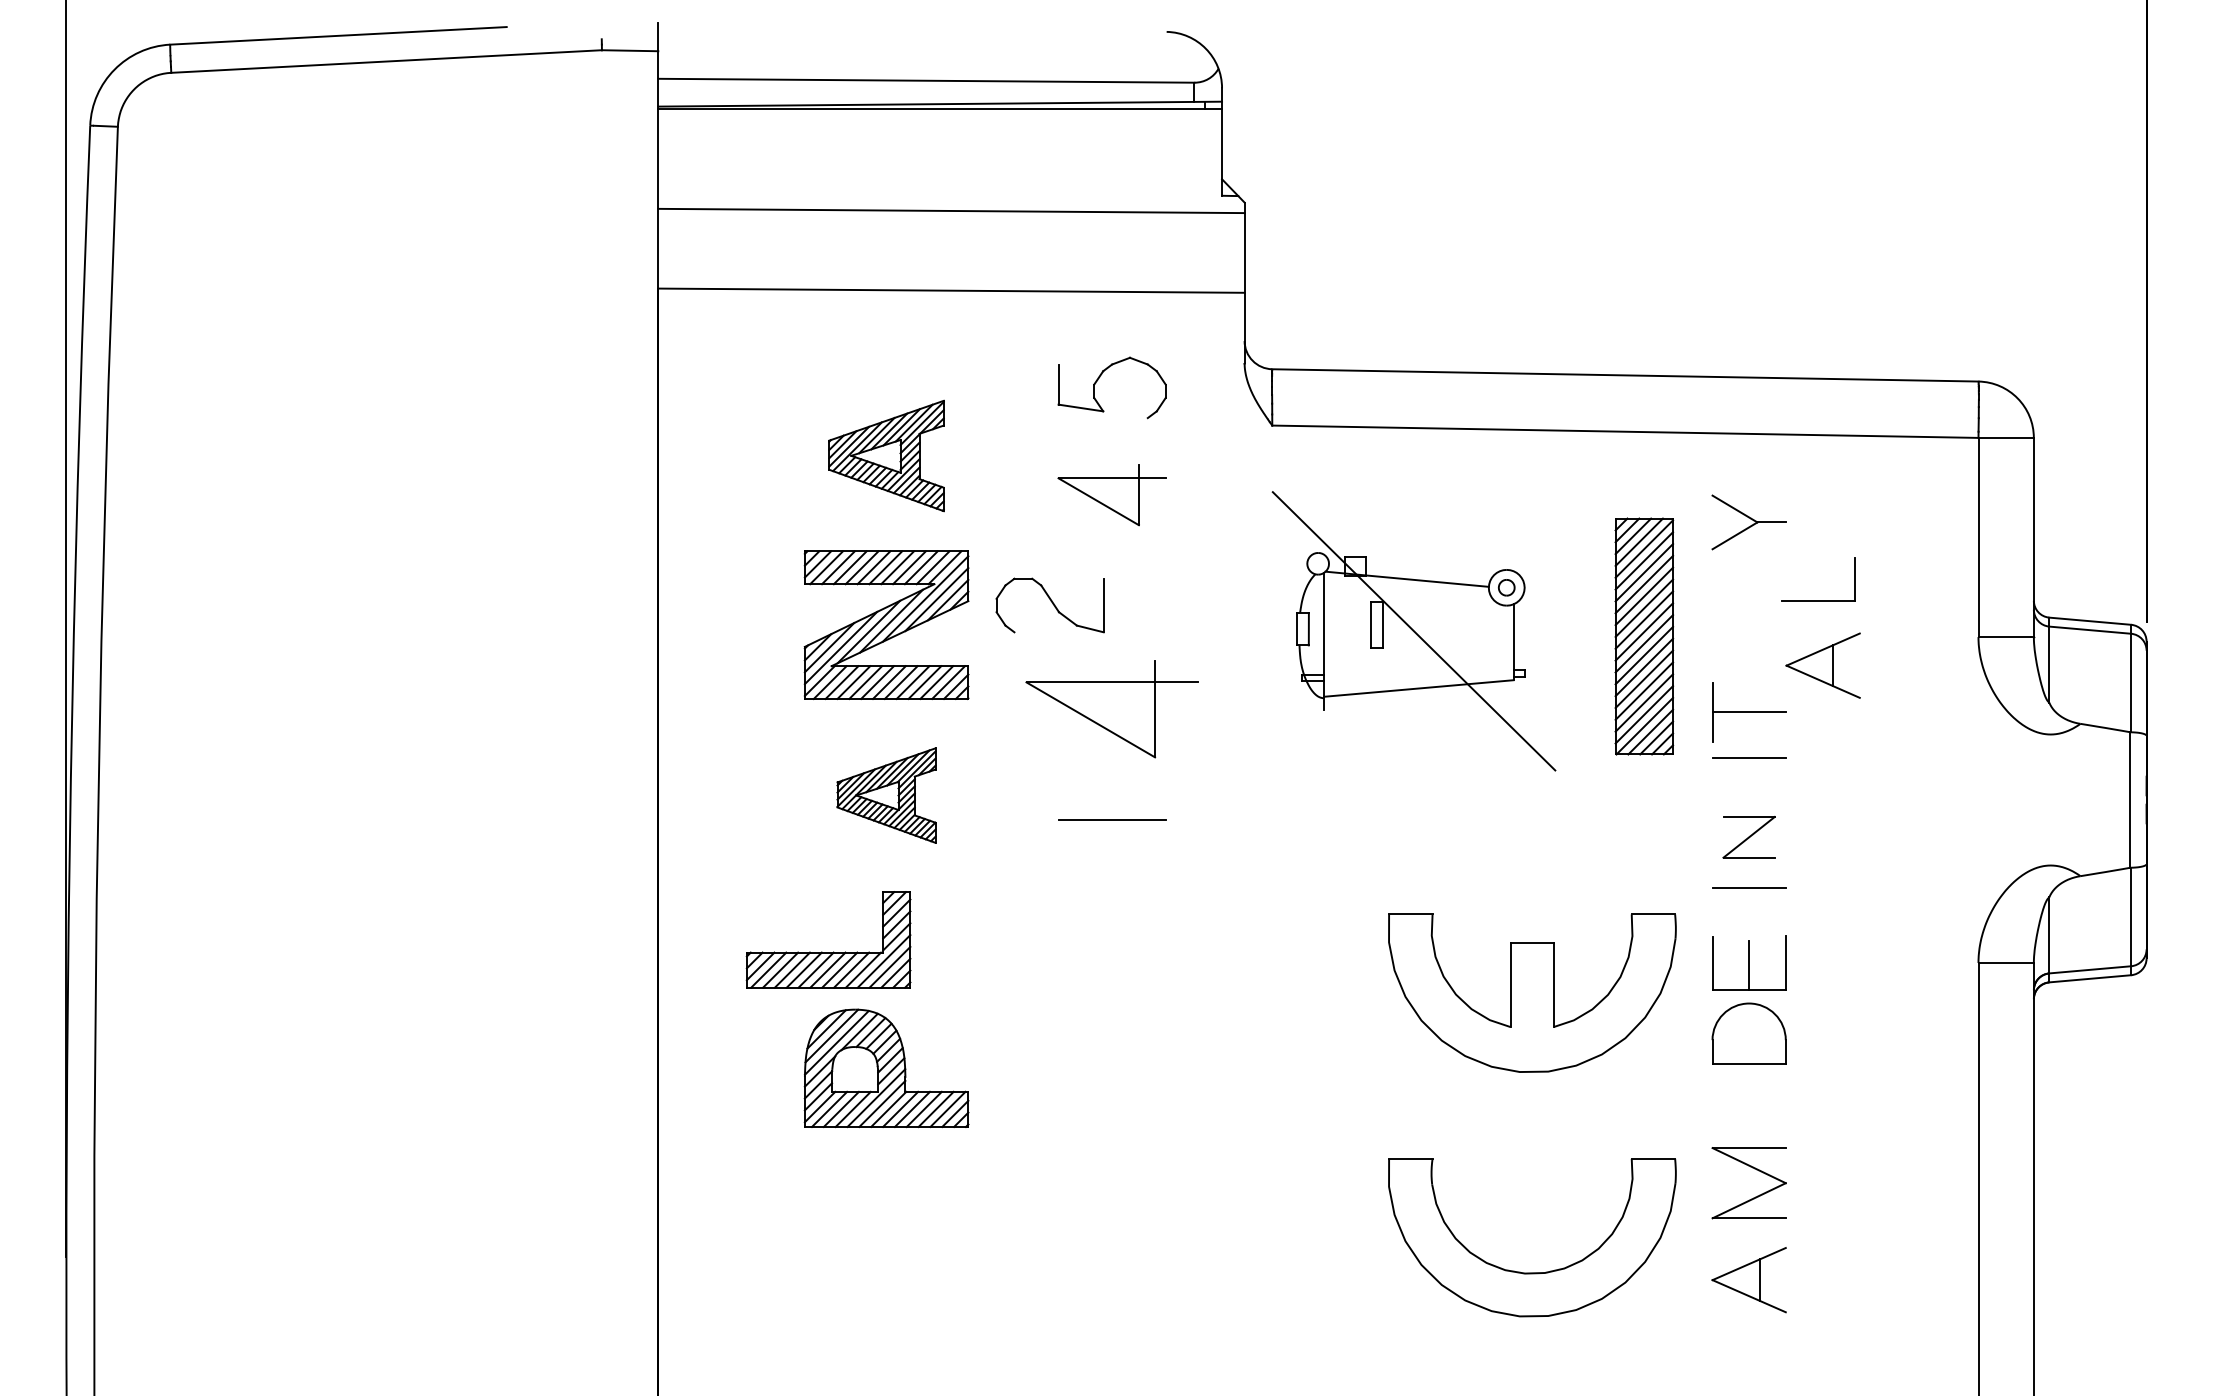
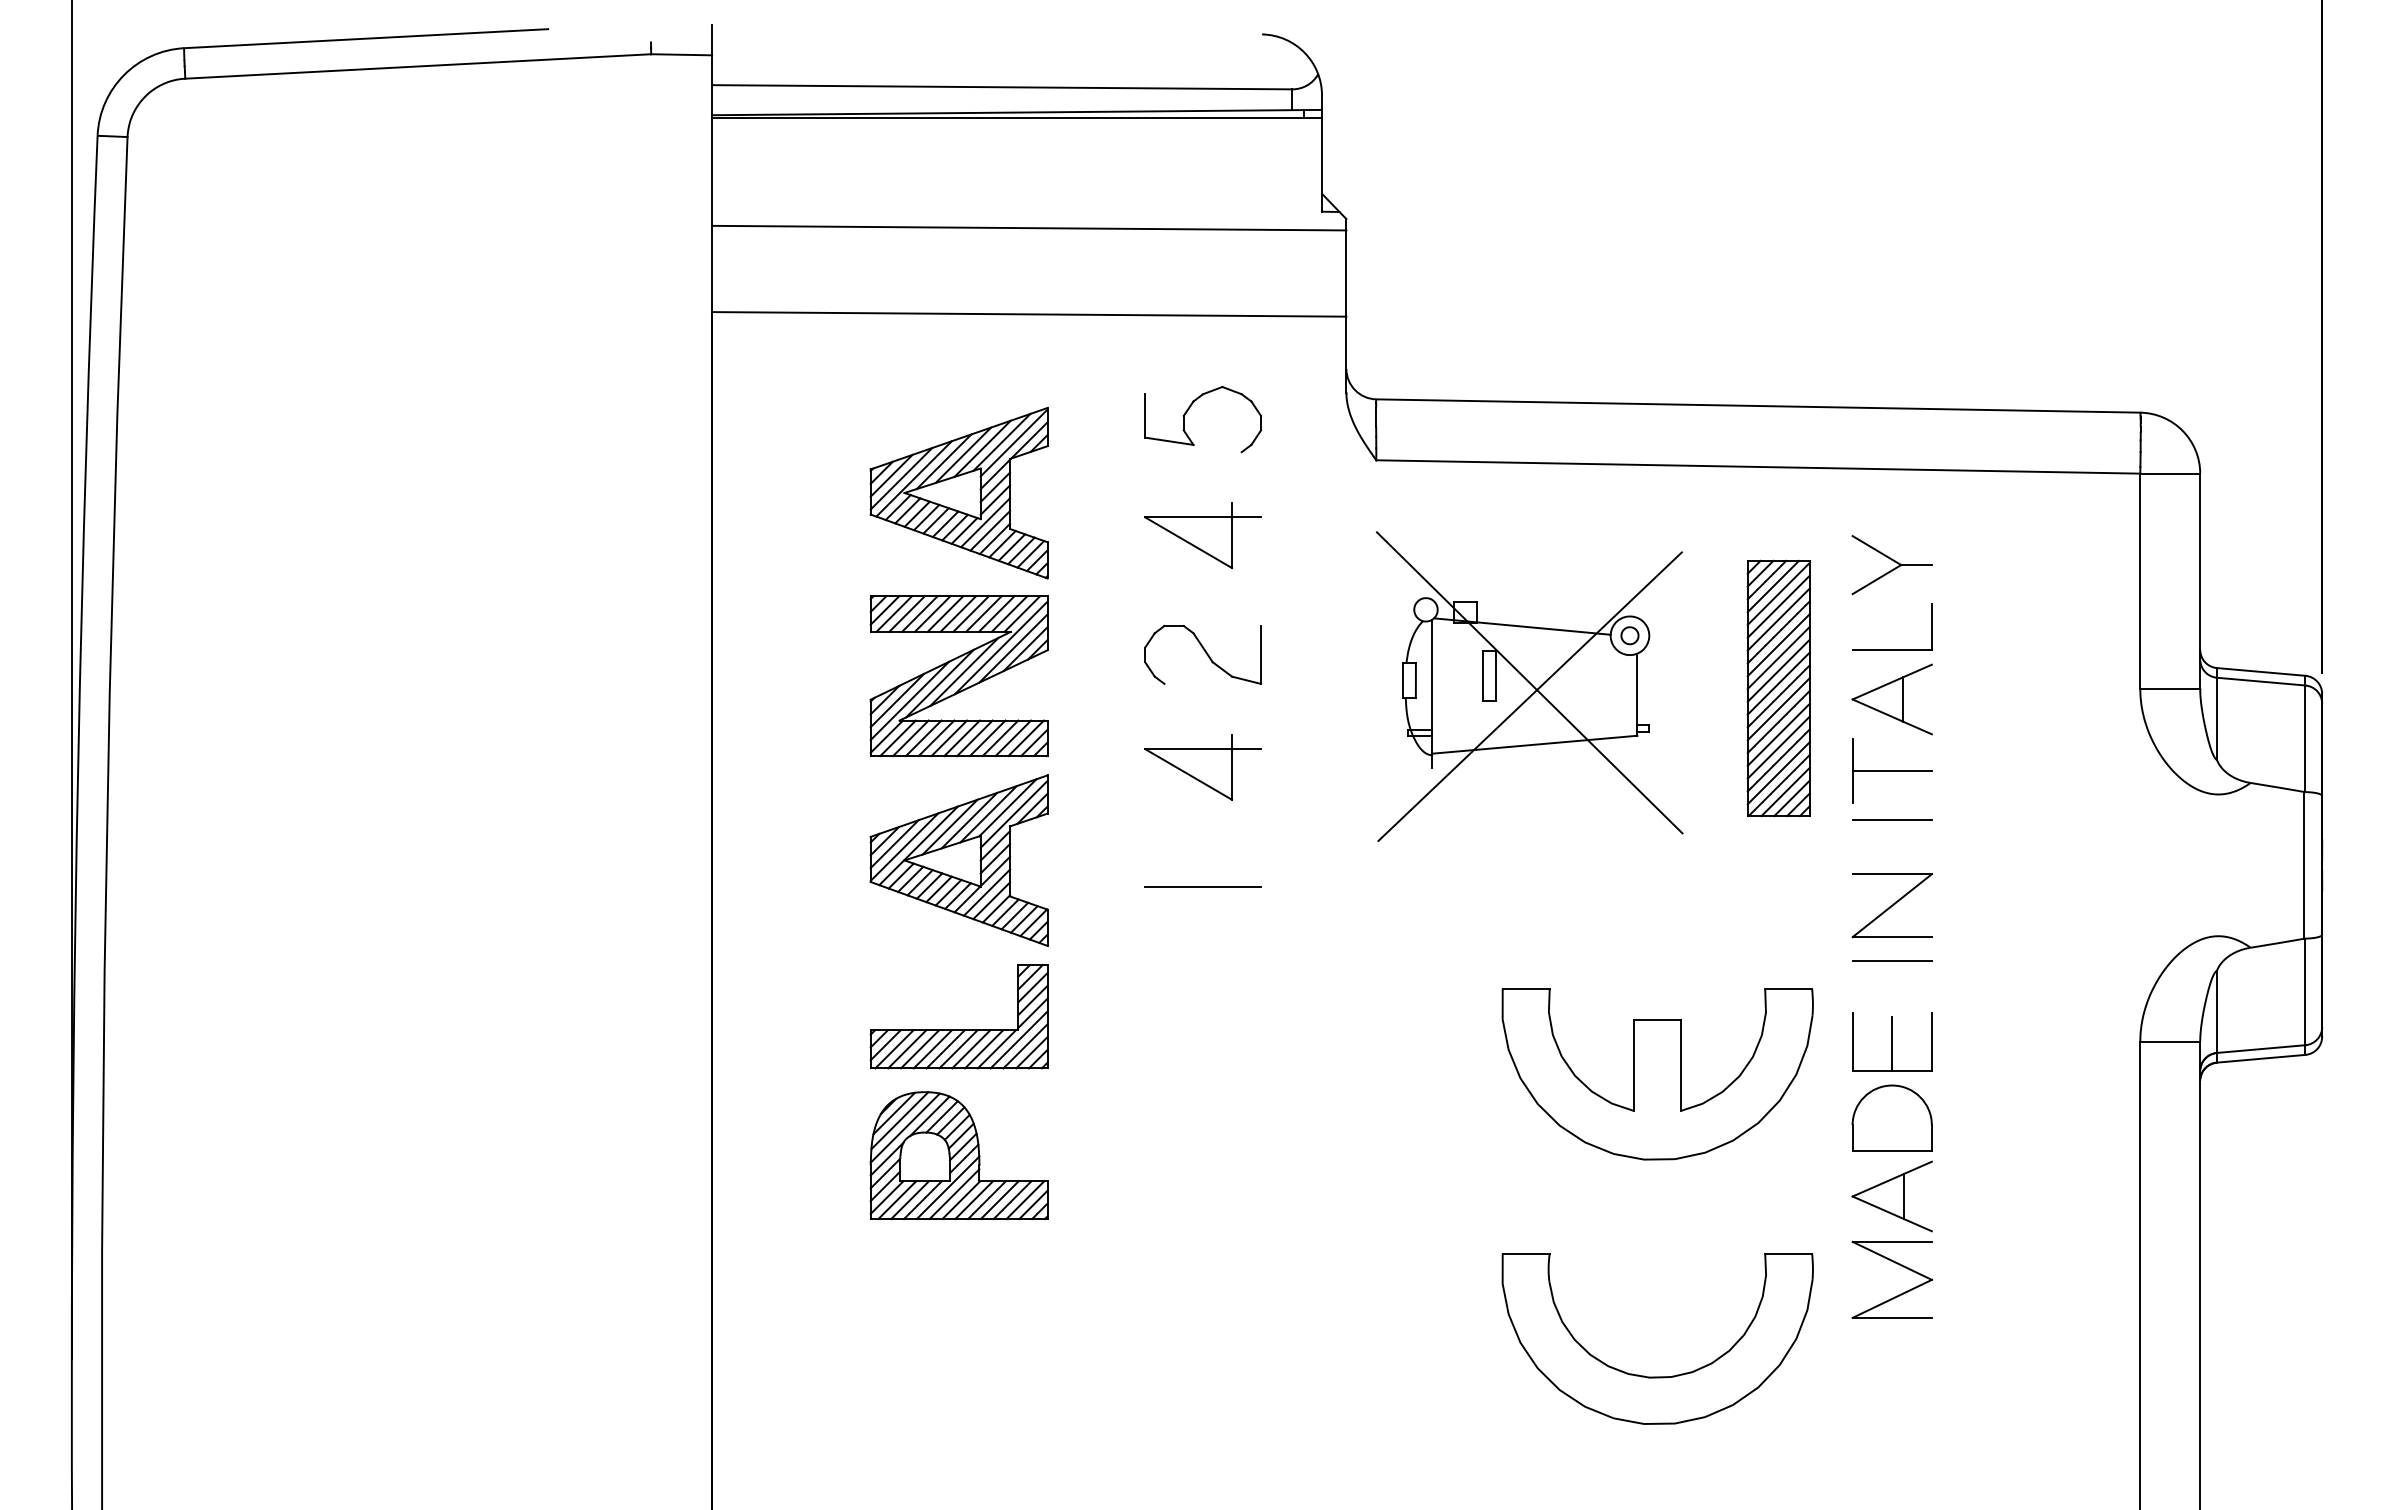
part: (886, 455) -> (959, 492), size x1.43
part: (1818, 600) -> (1892, 649), moved
part: (1049, 605) -> (1202, 654), moved
line: (1414, 643) -> (1530, 696), added
part: (1822, 665) -> (1891, 699), moved
part: (1111, 709) -> (1202, 767), size x0.62
part: (886, 795) -> (959, 860), size x1.67
part: (1748, 837) -> (1891, 905), size x1.43
part: (833, 951) -> (964, 1029), moved
part: (1748, 1280) -> (1891, 1196), moved

